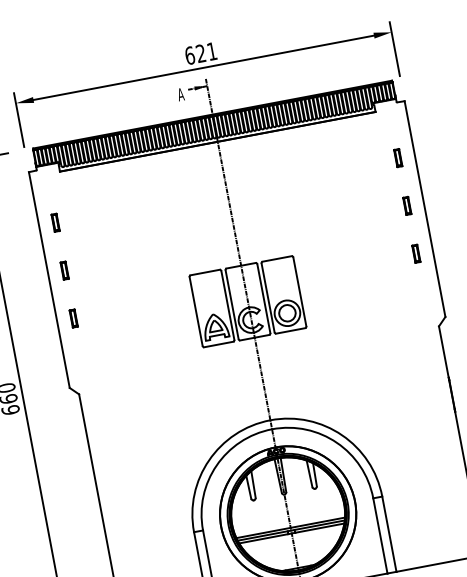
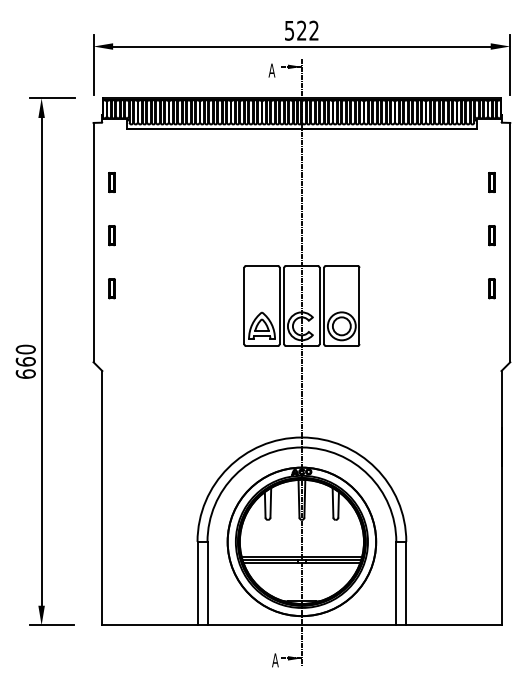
text: (200, 53) -> (301, 30), 621 -> 522

